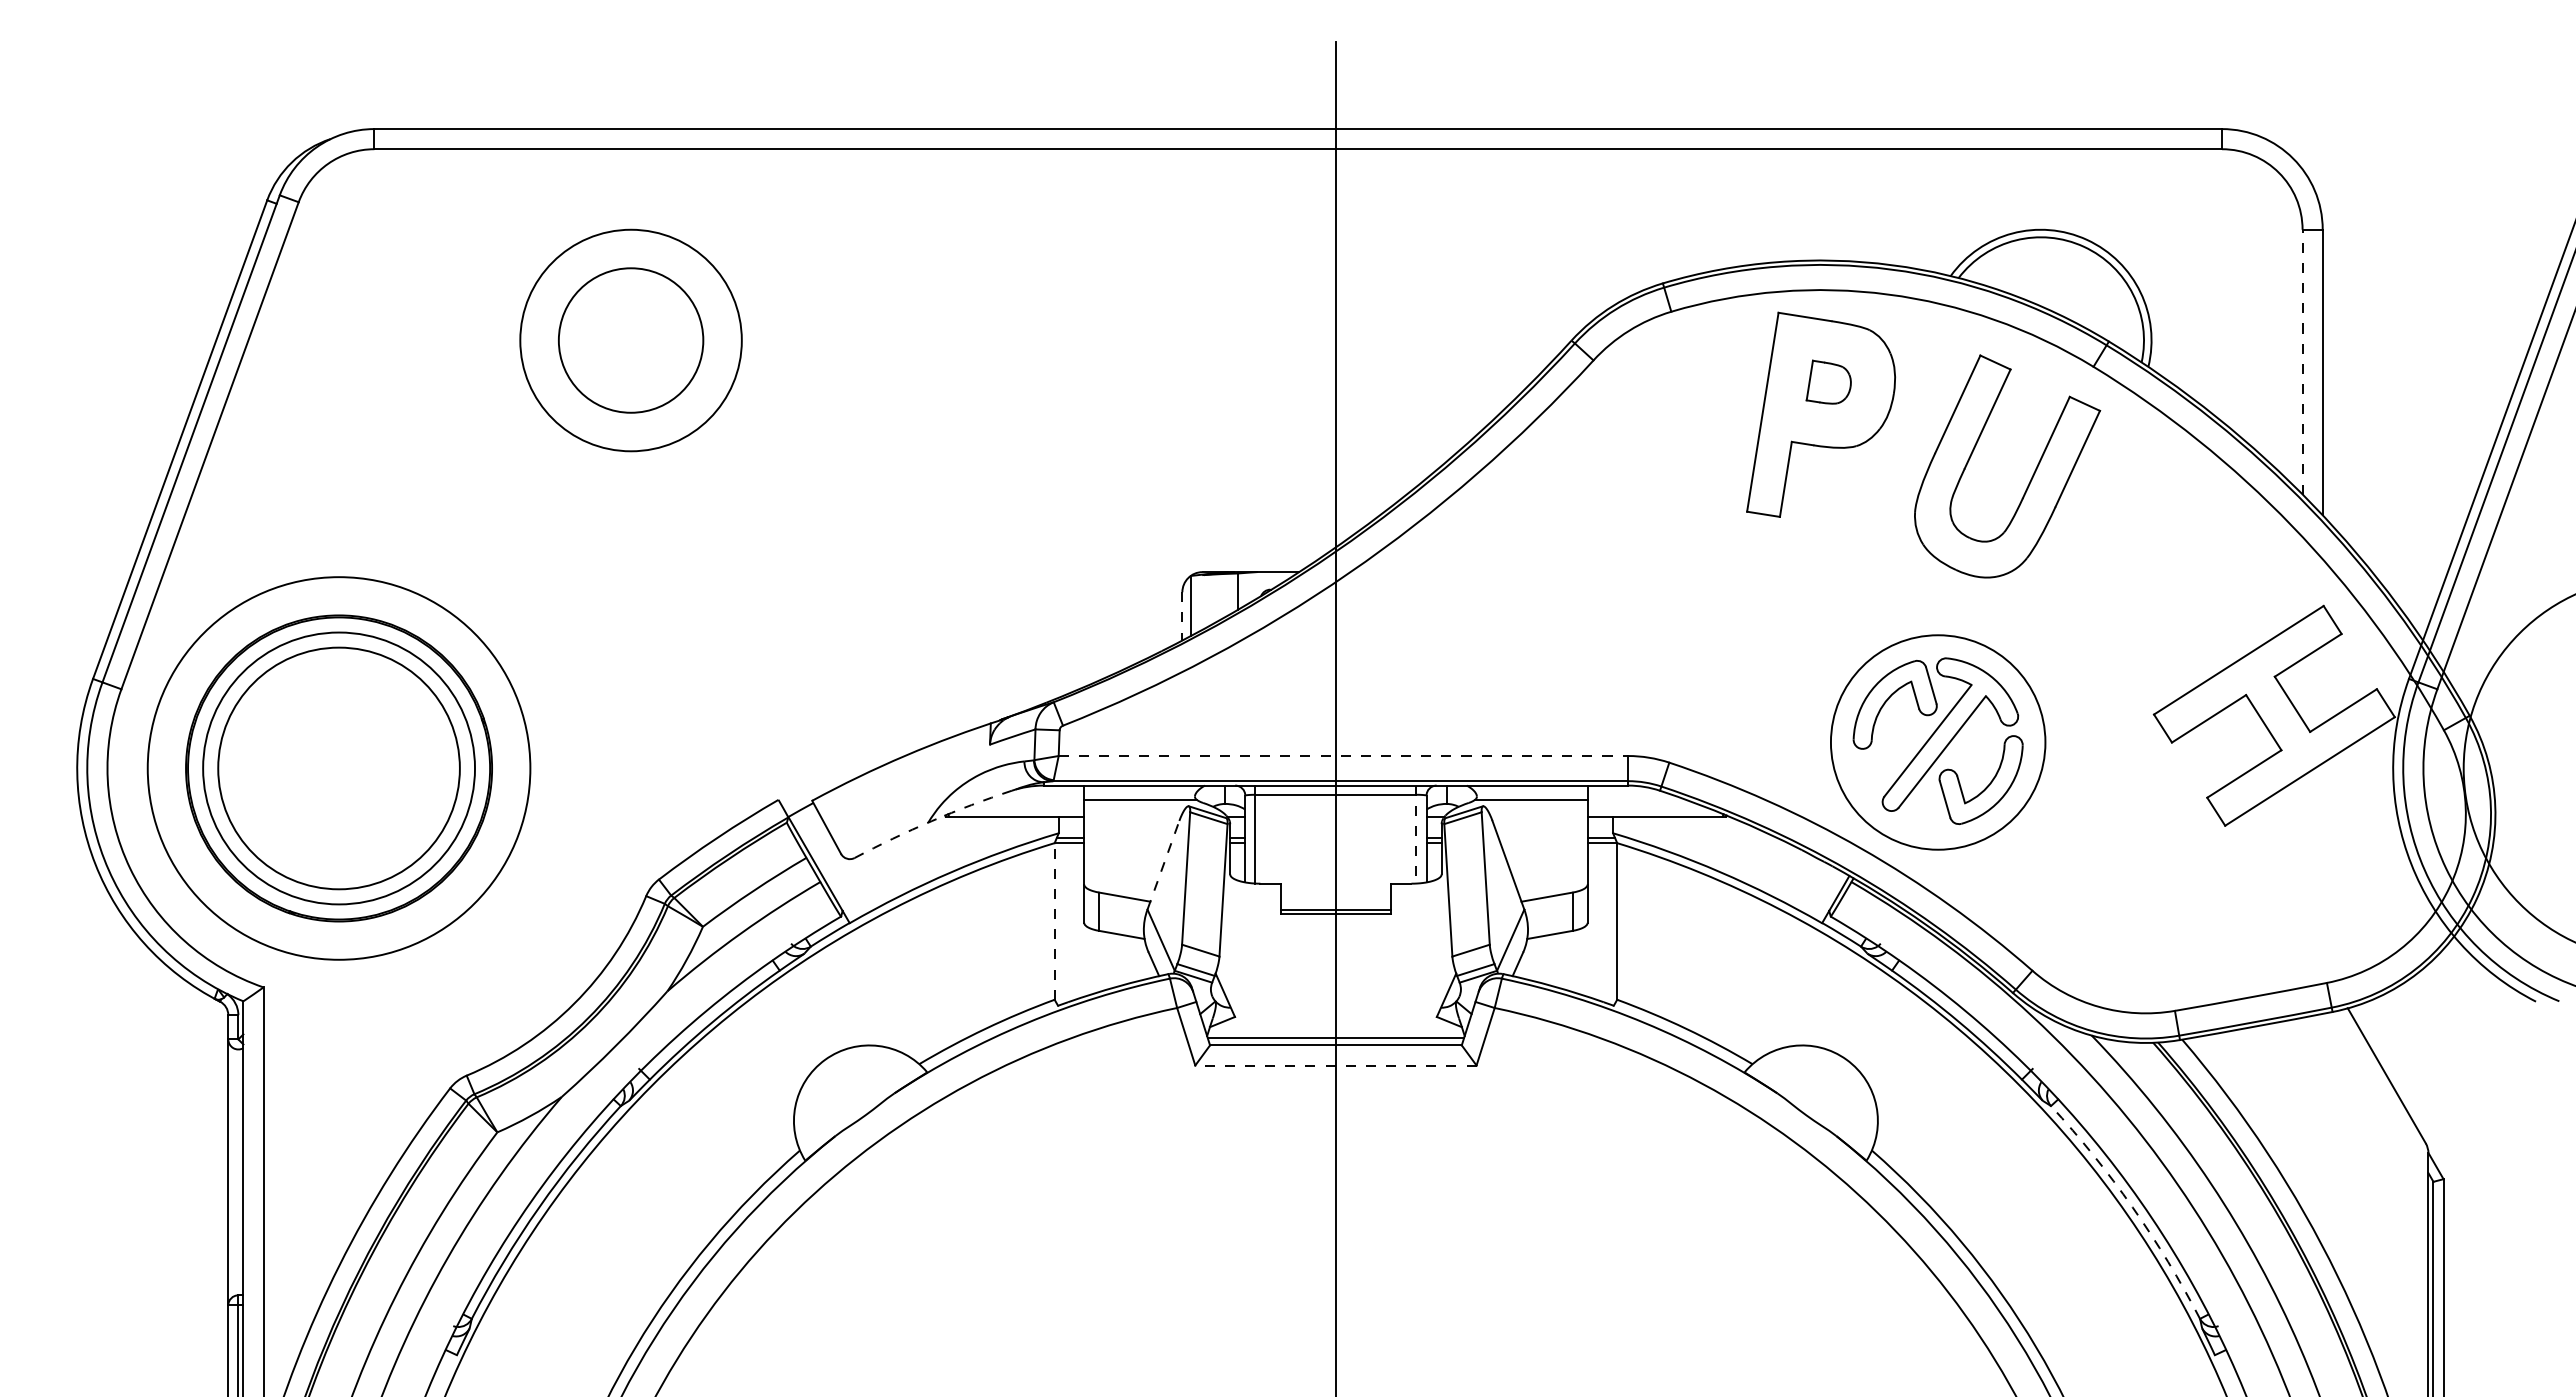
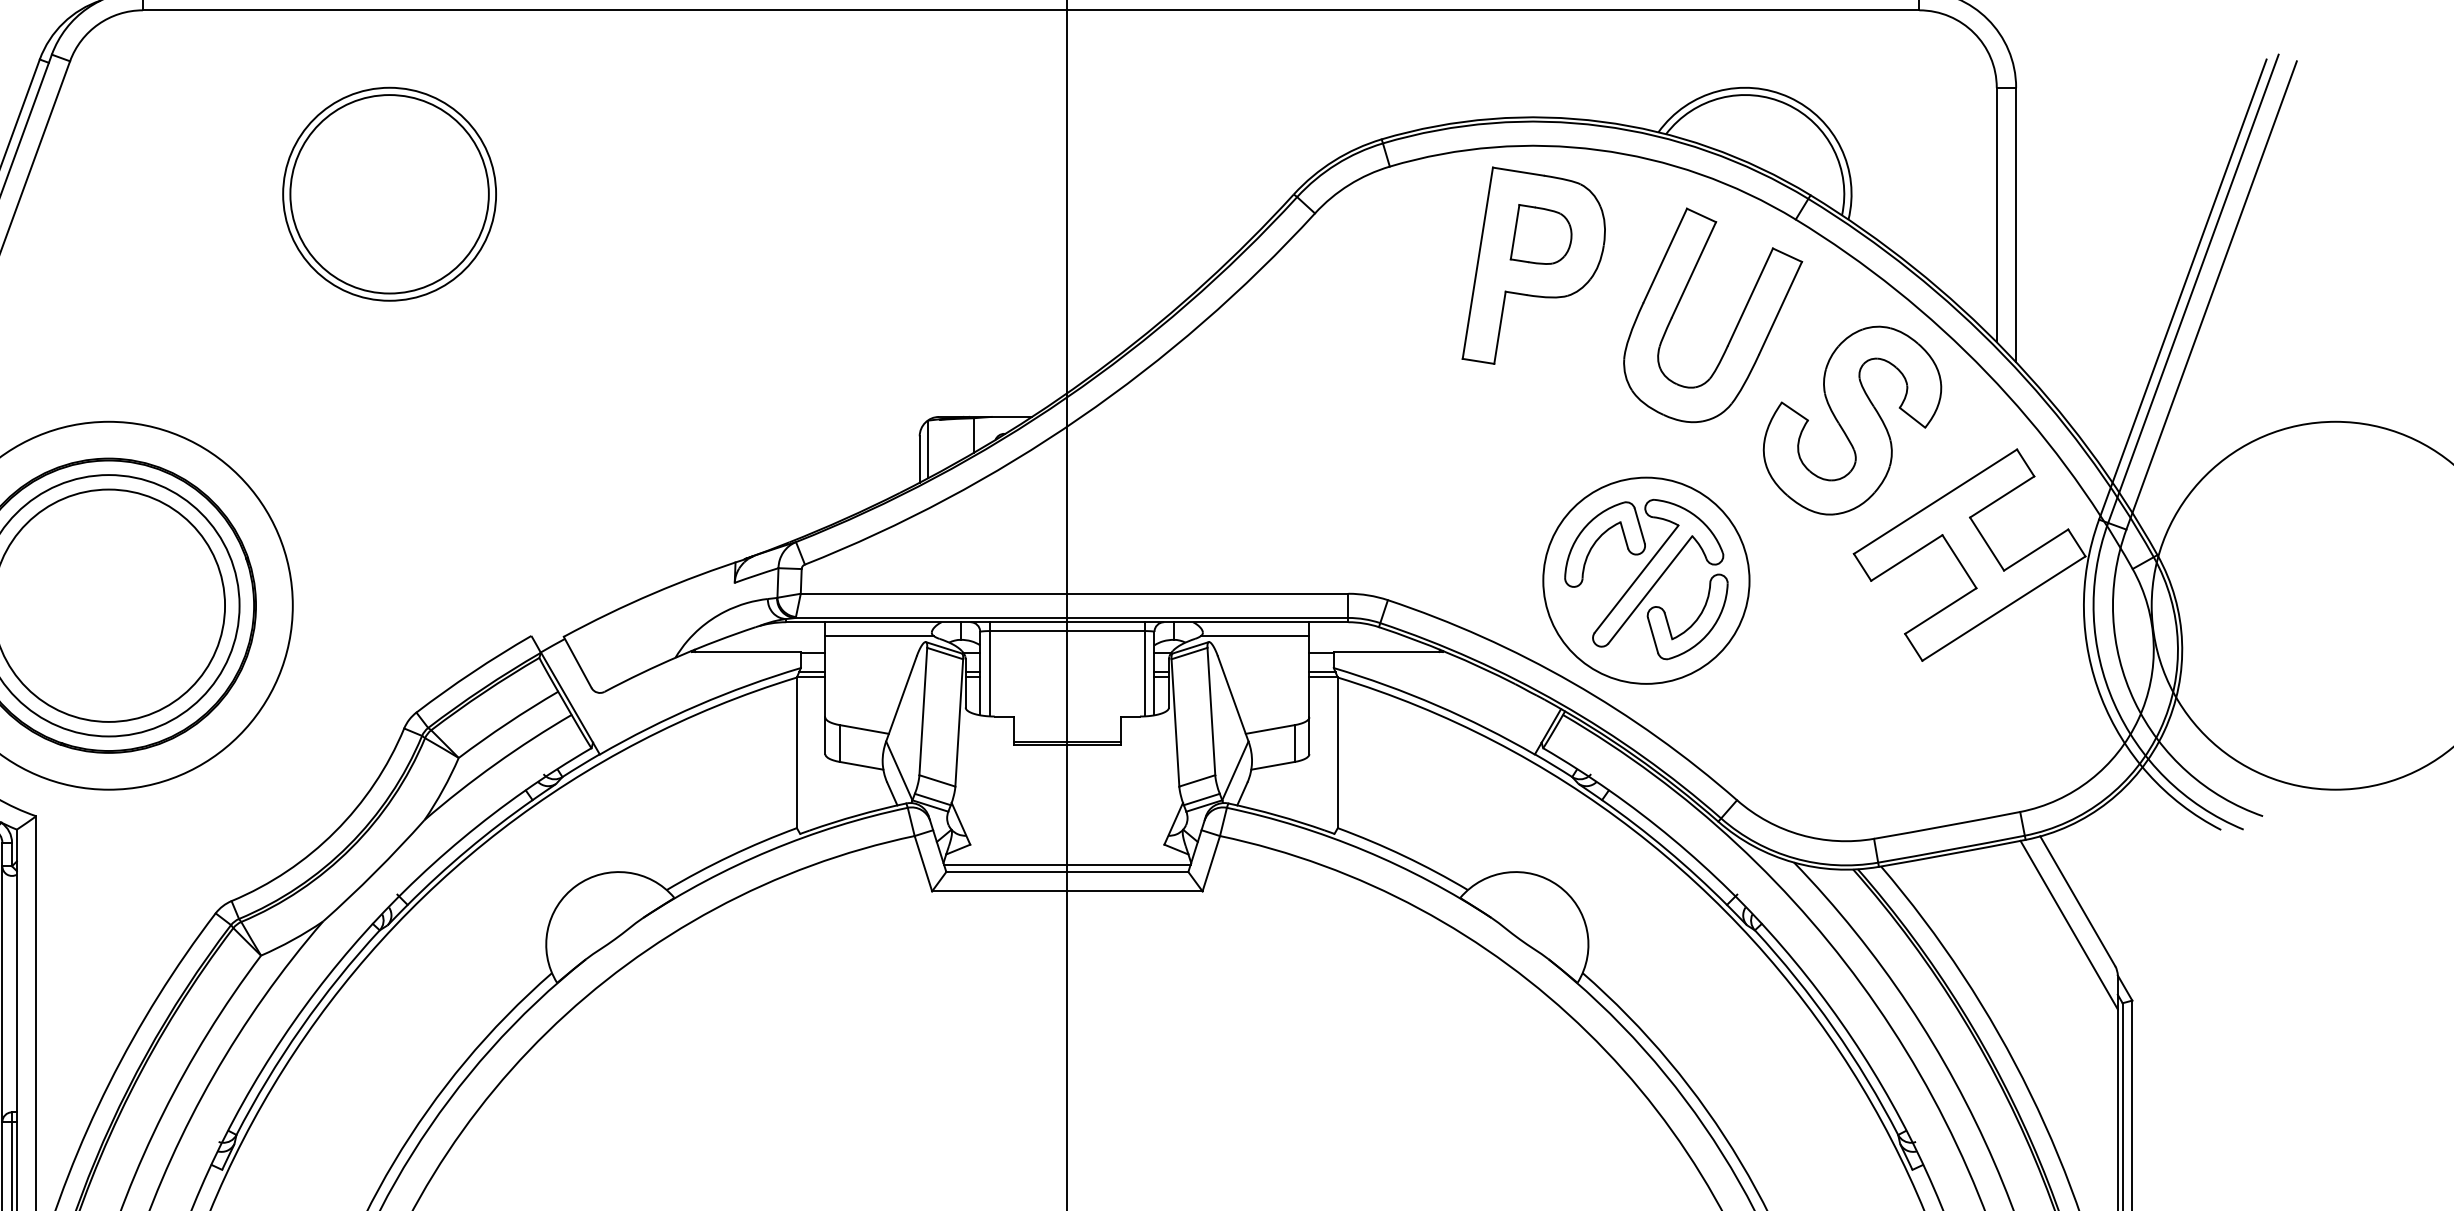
circle: (630, 340) -> (389, 194), size x1.43
line: (2302, 361) -> (1996, 214), dashed -> solid
part: (1828, 381) -> (1540, 233), size x1.43
part: (2152, 575) -> (1852, 420), added
line: (1182, 616) -> (919, 459), dashed -> solid
line: (1343, 756) -> (1074, 594), dashed -> solid
arc: (931, 821) -> (678, 656), dashed -> solid
line: (1416, 834) -> (1144, 669), dashed -> solid
line: (1163, 864) -> (901, 698), dashed -> solid
line: (1054, 920) -> (796, 751), dashed -> solid
line: (1335, 1065) -> (1066, 891), dashed -> solid
line: (2377, 1100) -> (2068, 924), added
arc: (2132, 1207) -> (1833, 1027), dashed -> solid

